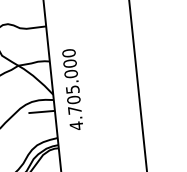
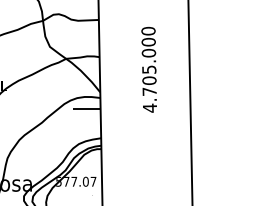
text: (72, 89) -> (148, 69), moved

